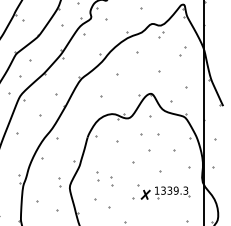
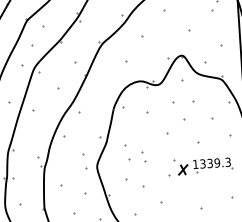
part: (97, 176) -> (127, 152), size x1.6
part: (59, 182) -> (85, 162), size x1.6

